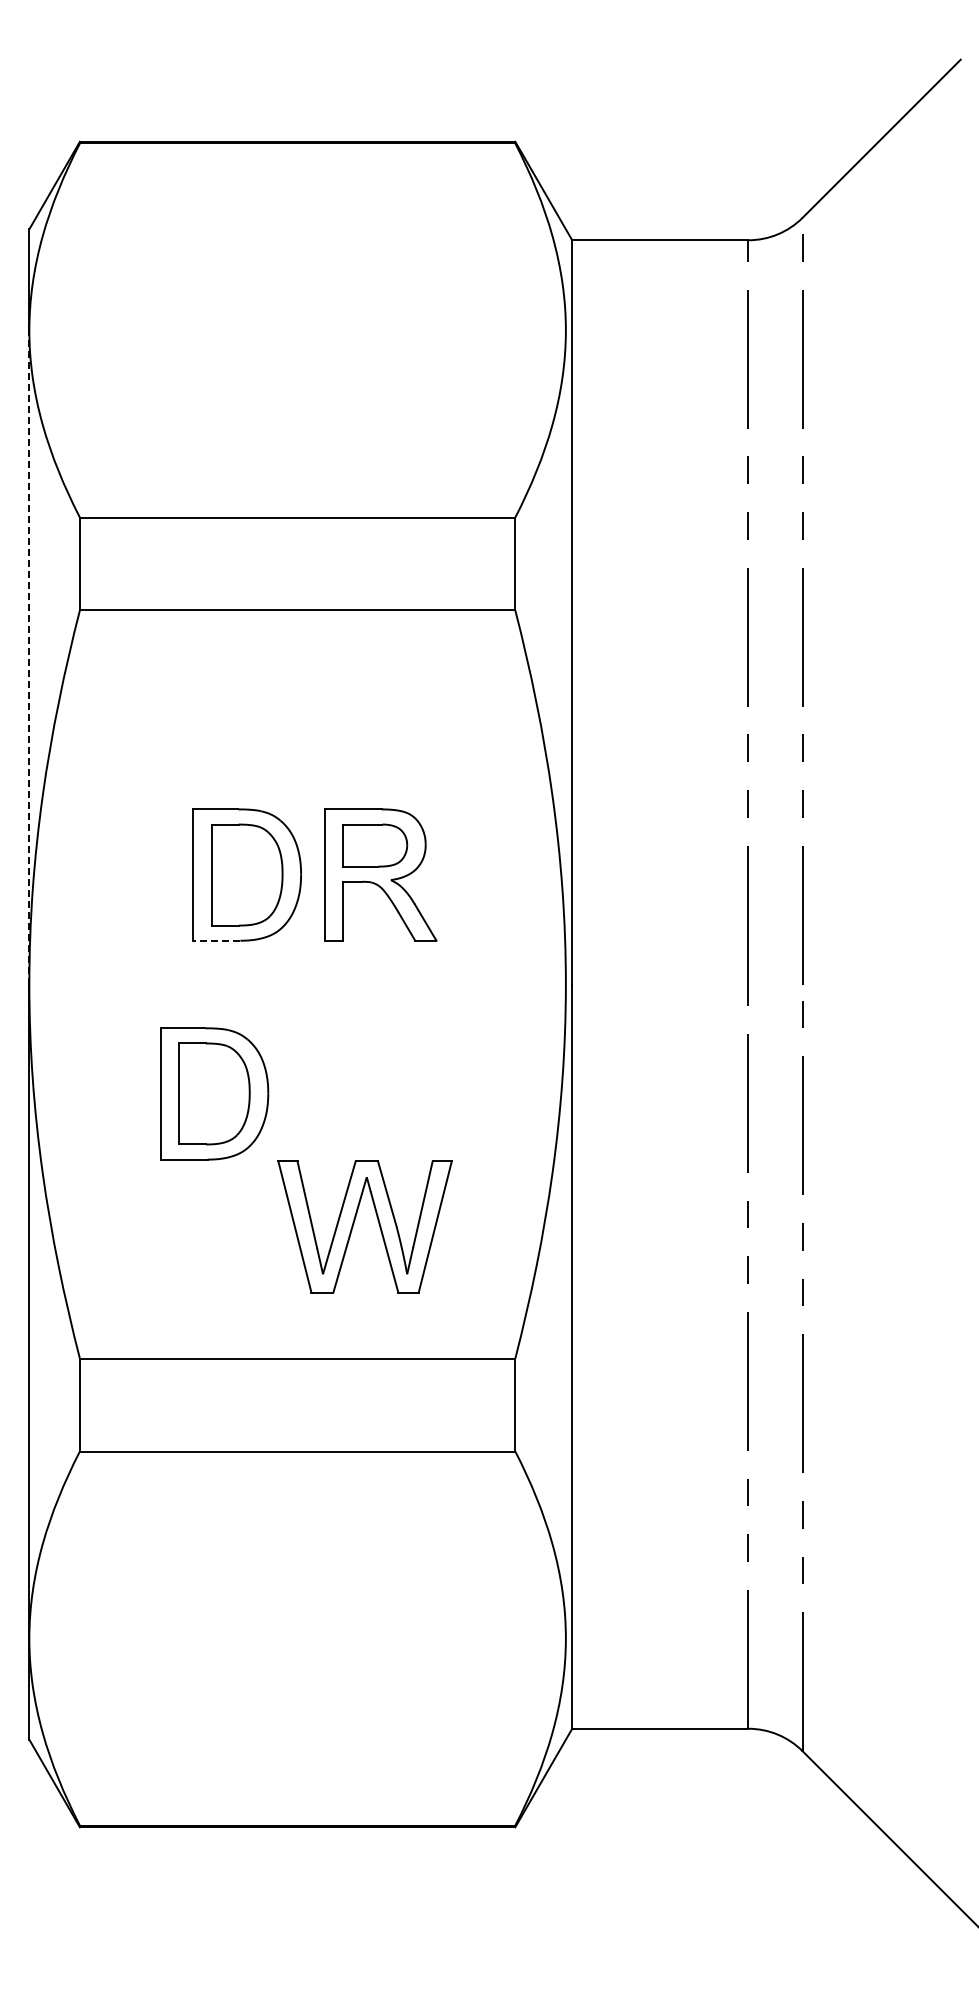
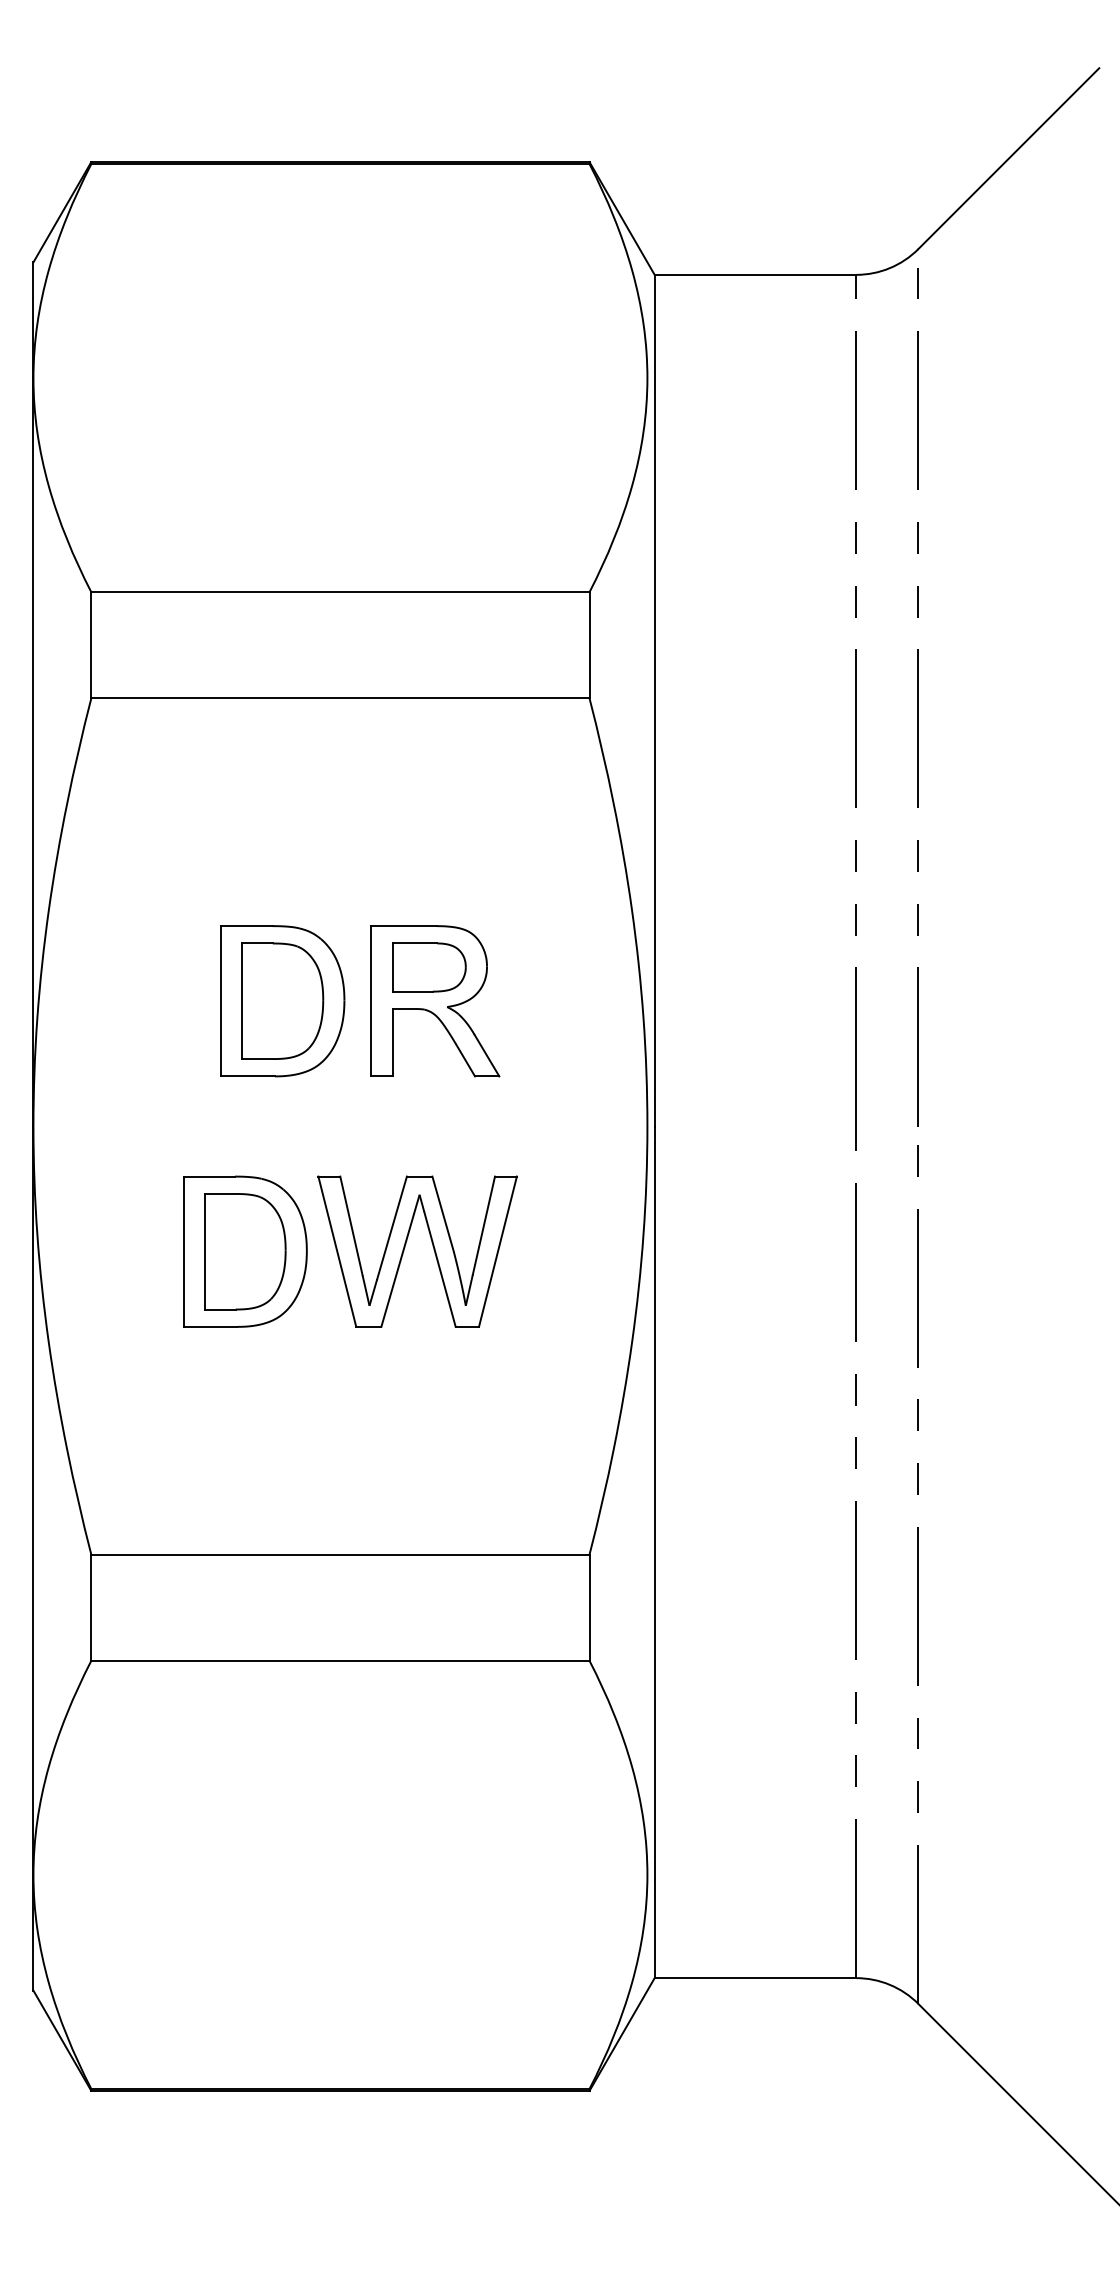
line: (29, 657) -> (33, 752), dashed -> solid
line: (216, 940) -> (247, 1076), dashed -> solid
part: (354, 1223) -> (405, 1247), moved

